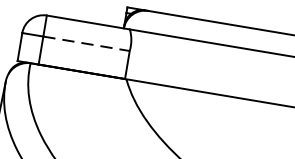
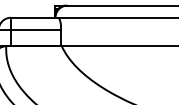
line: (85, 42) -> (35, 29), dashed -> solid

